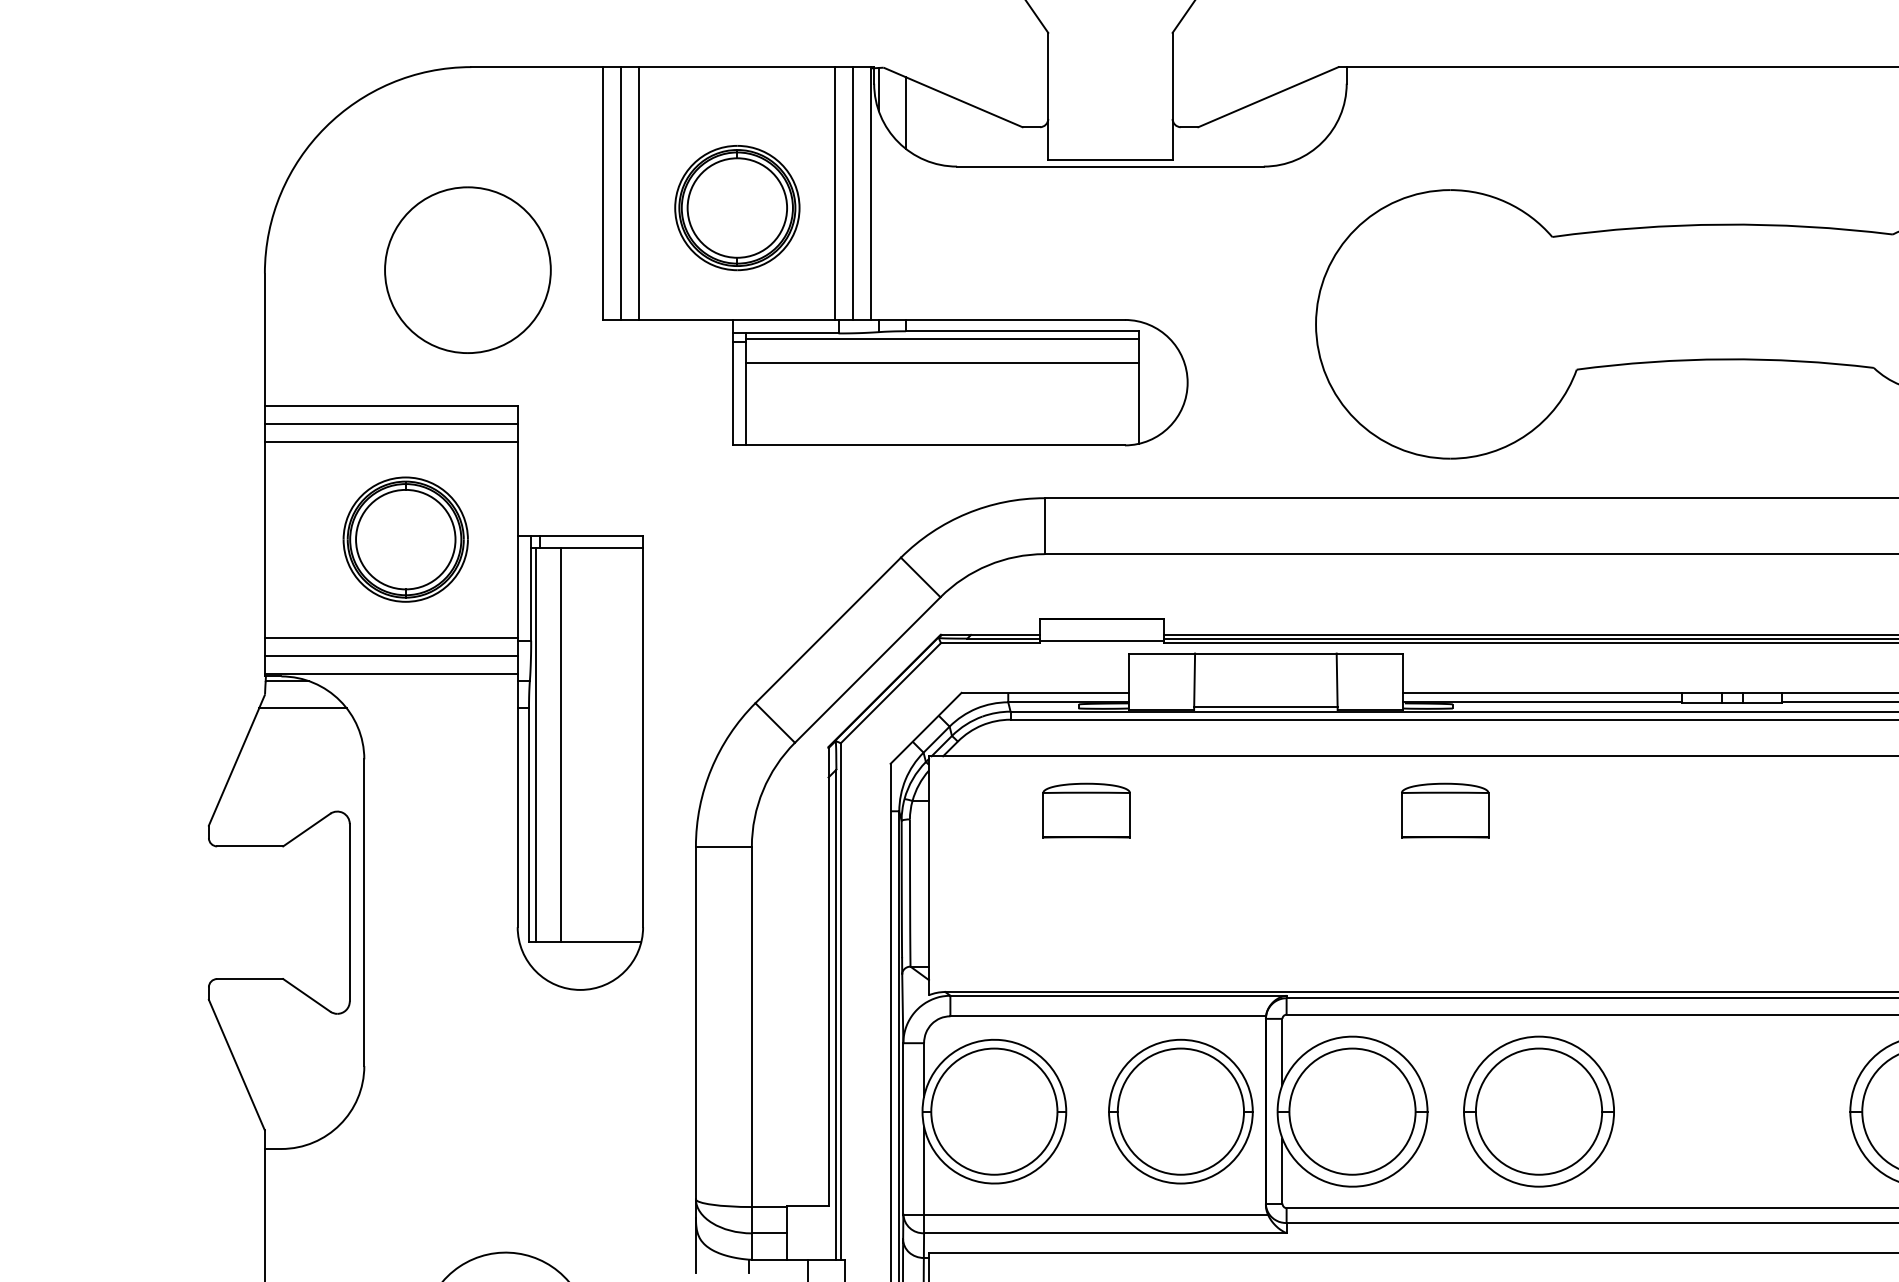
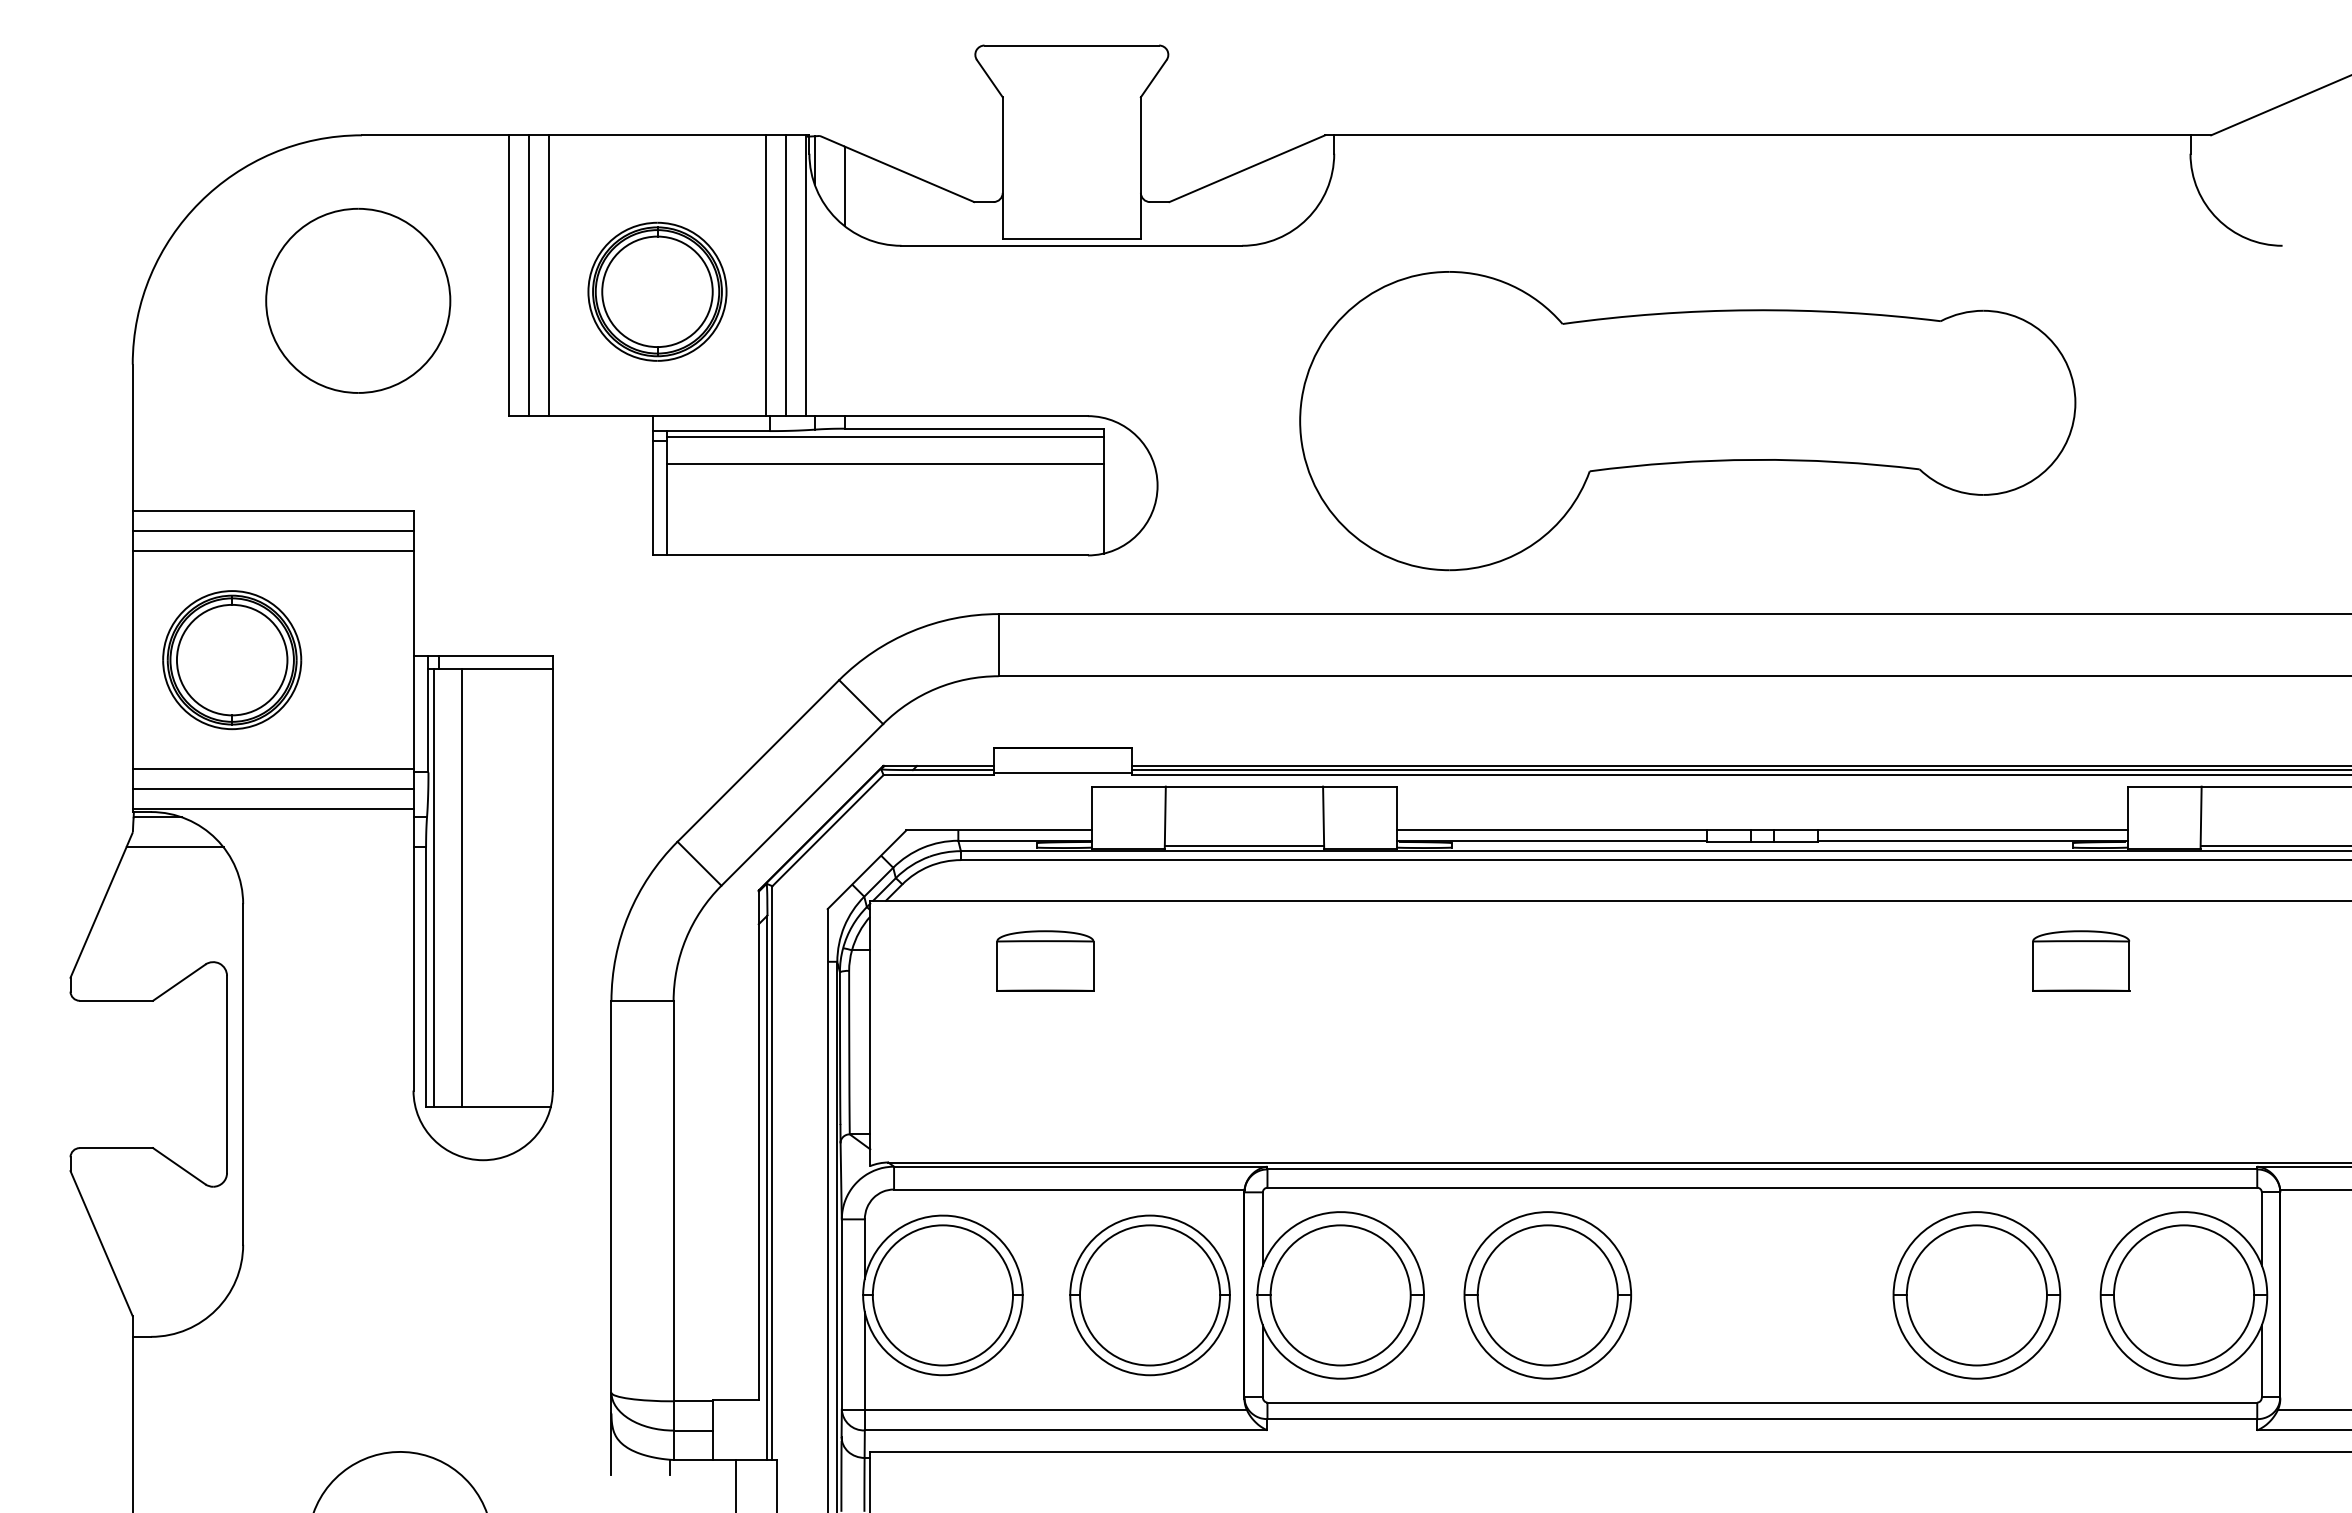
part: (468, 269) -> (358, 300), moved
part: (406, 539) -> (232, 660), moved
part: (1445, 810) -> (1443, 960), removed

